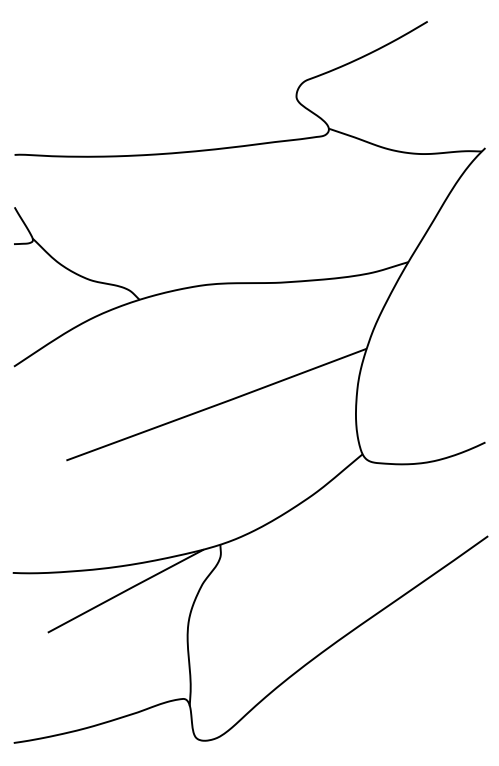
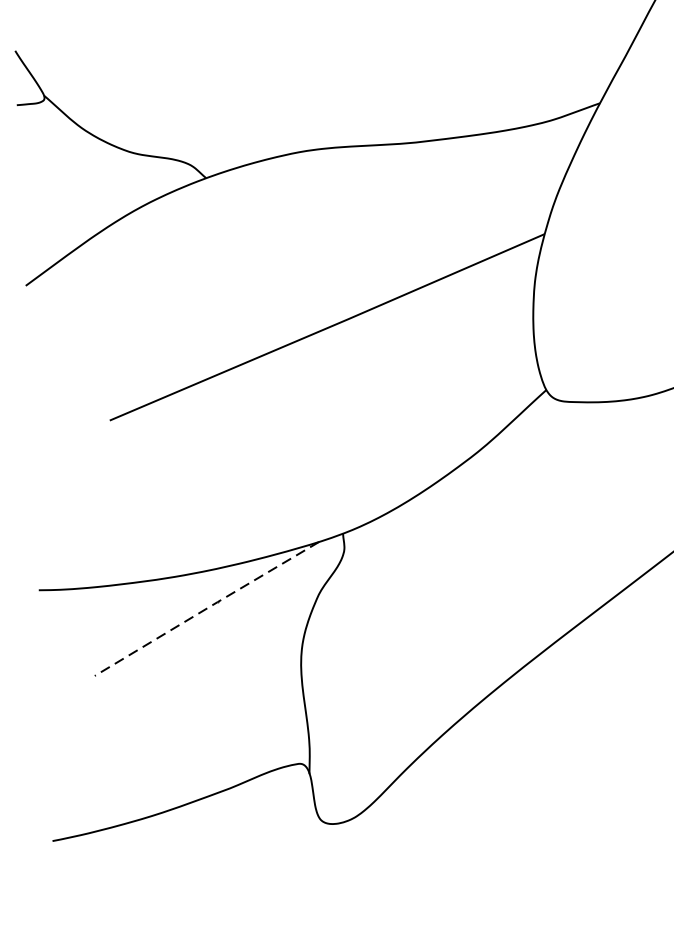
line: (126, 590) -> (207, 607), solid -> dashed

